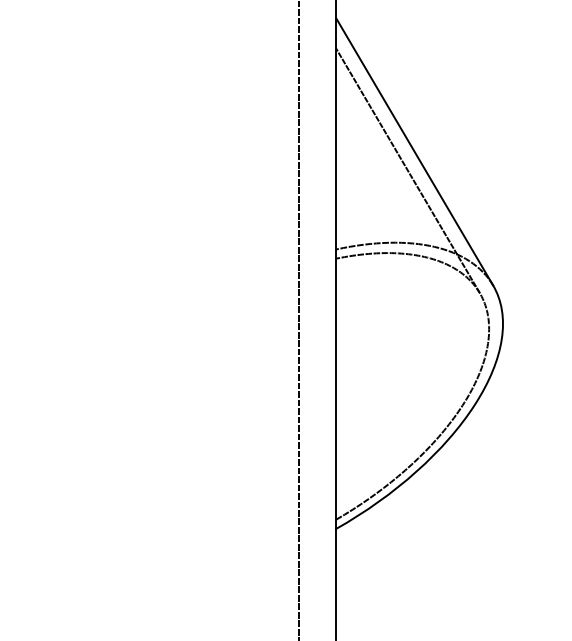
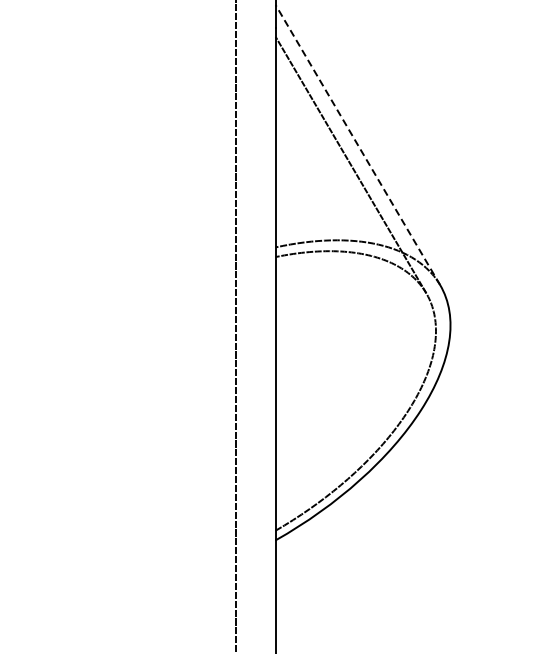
line: (414, 151) -> (357, 144), solid -> dashed

